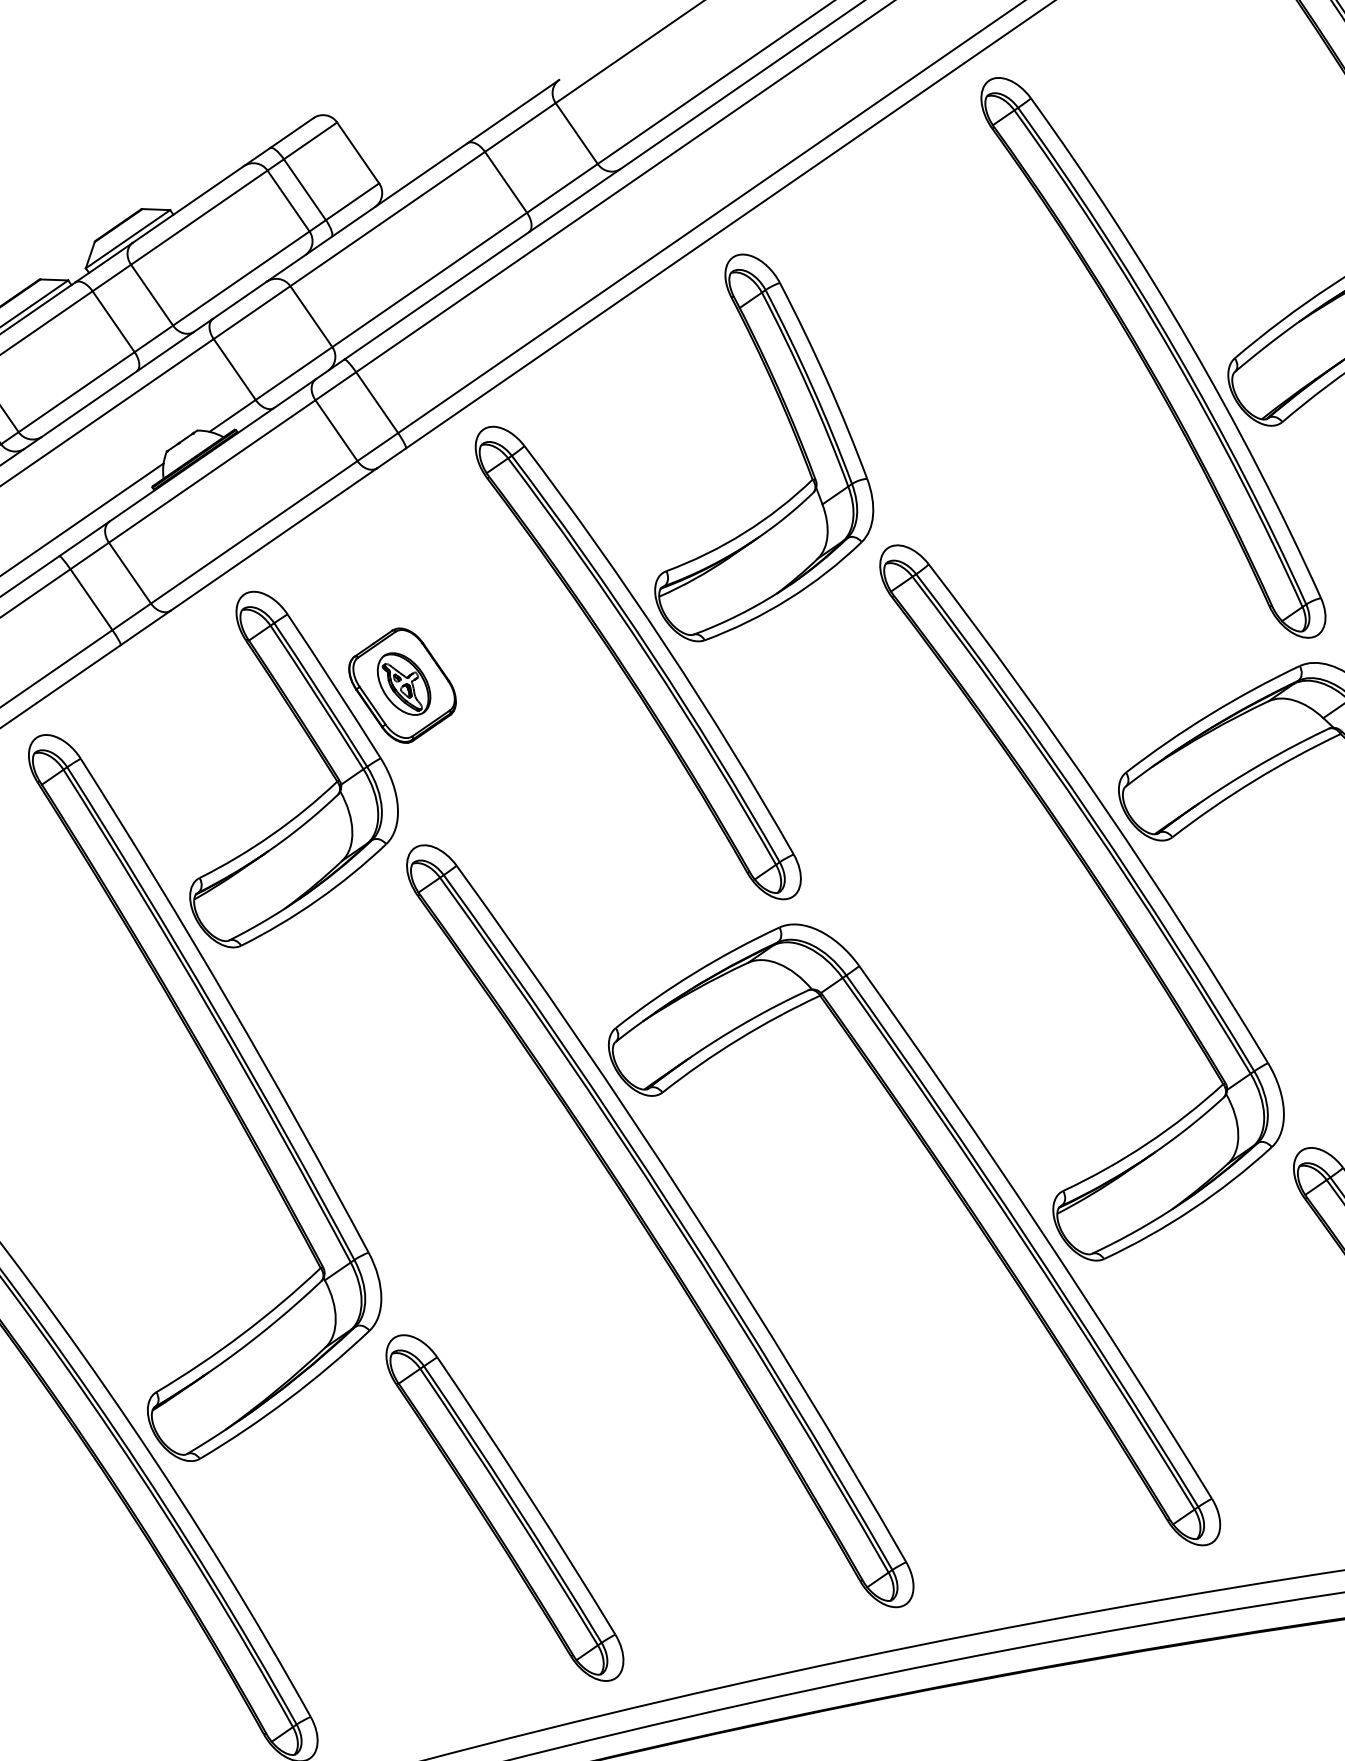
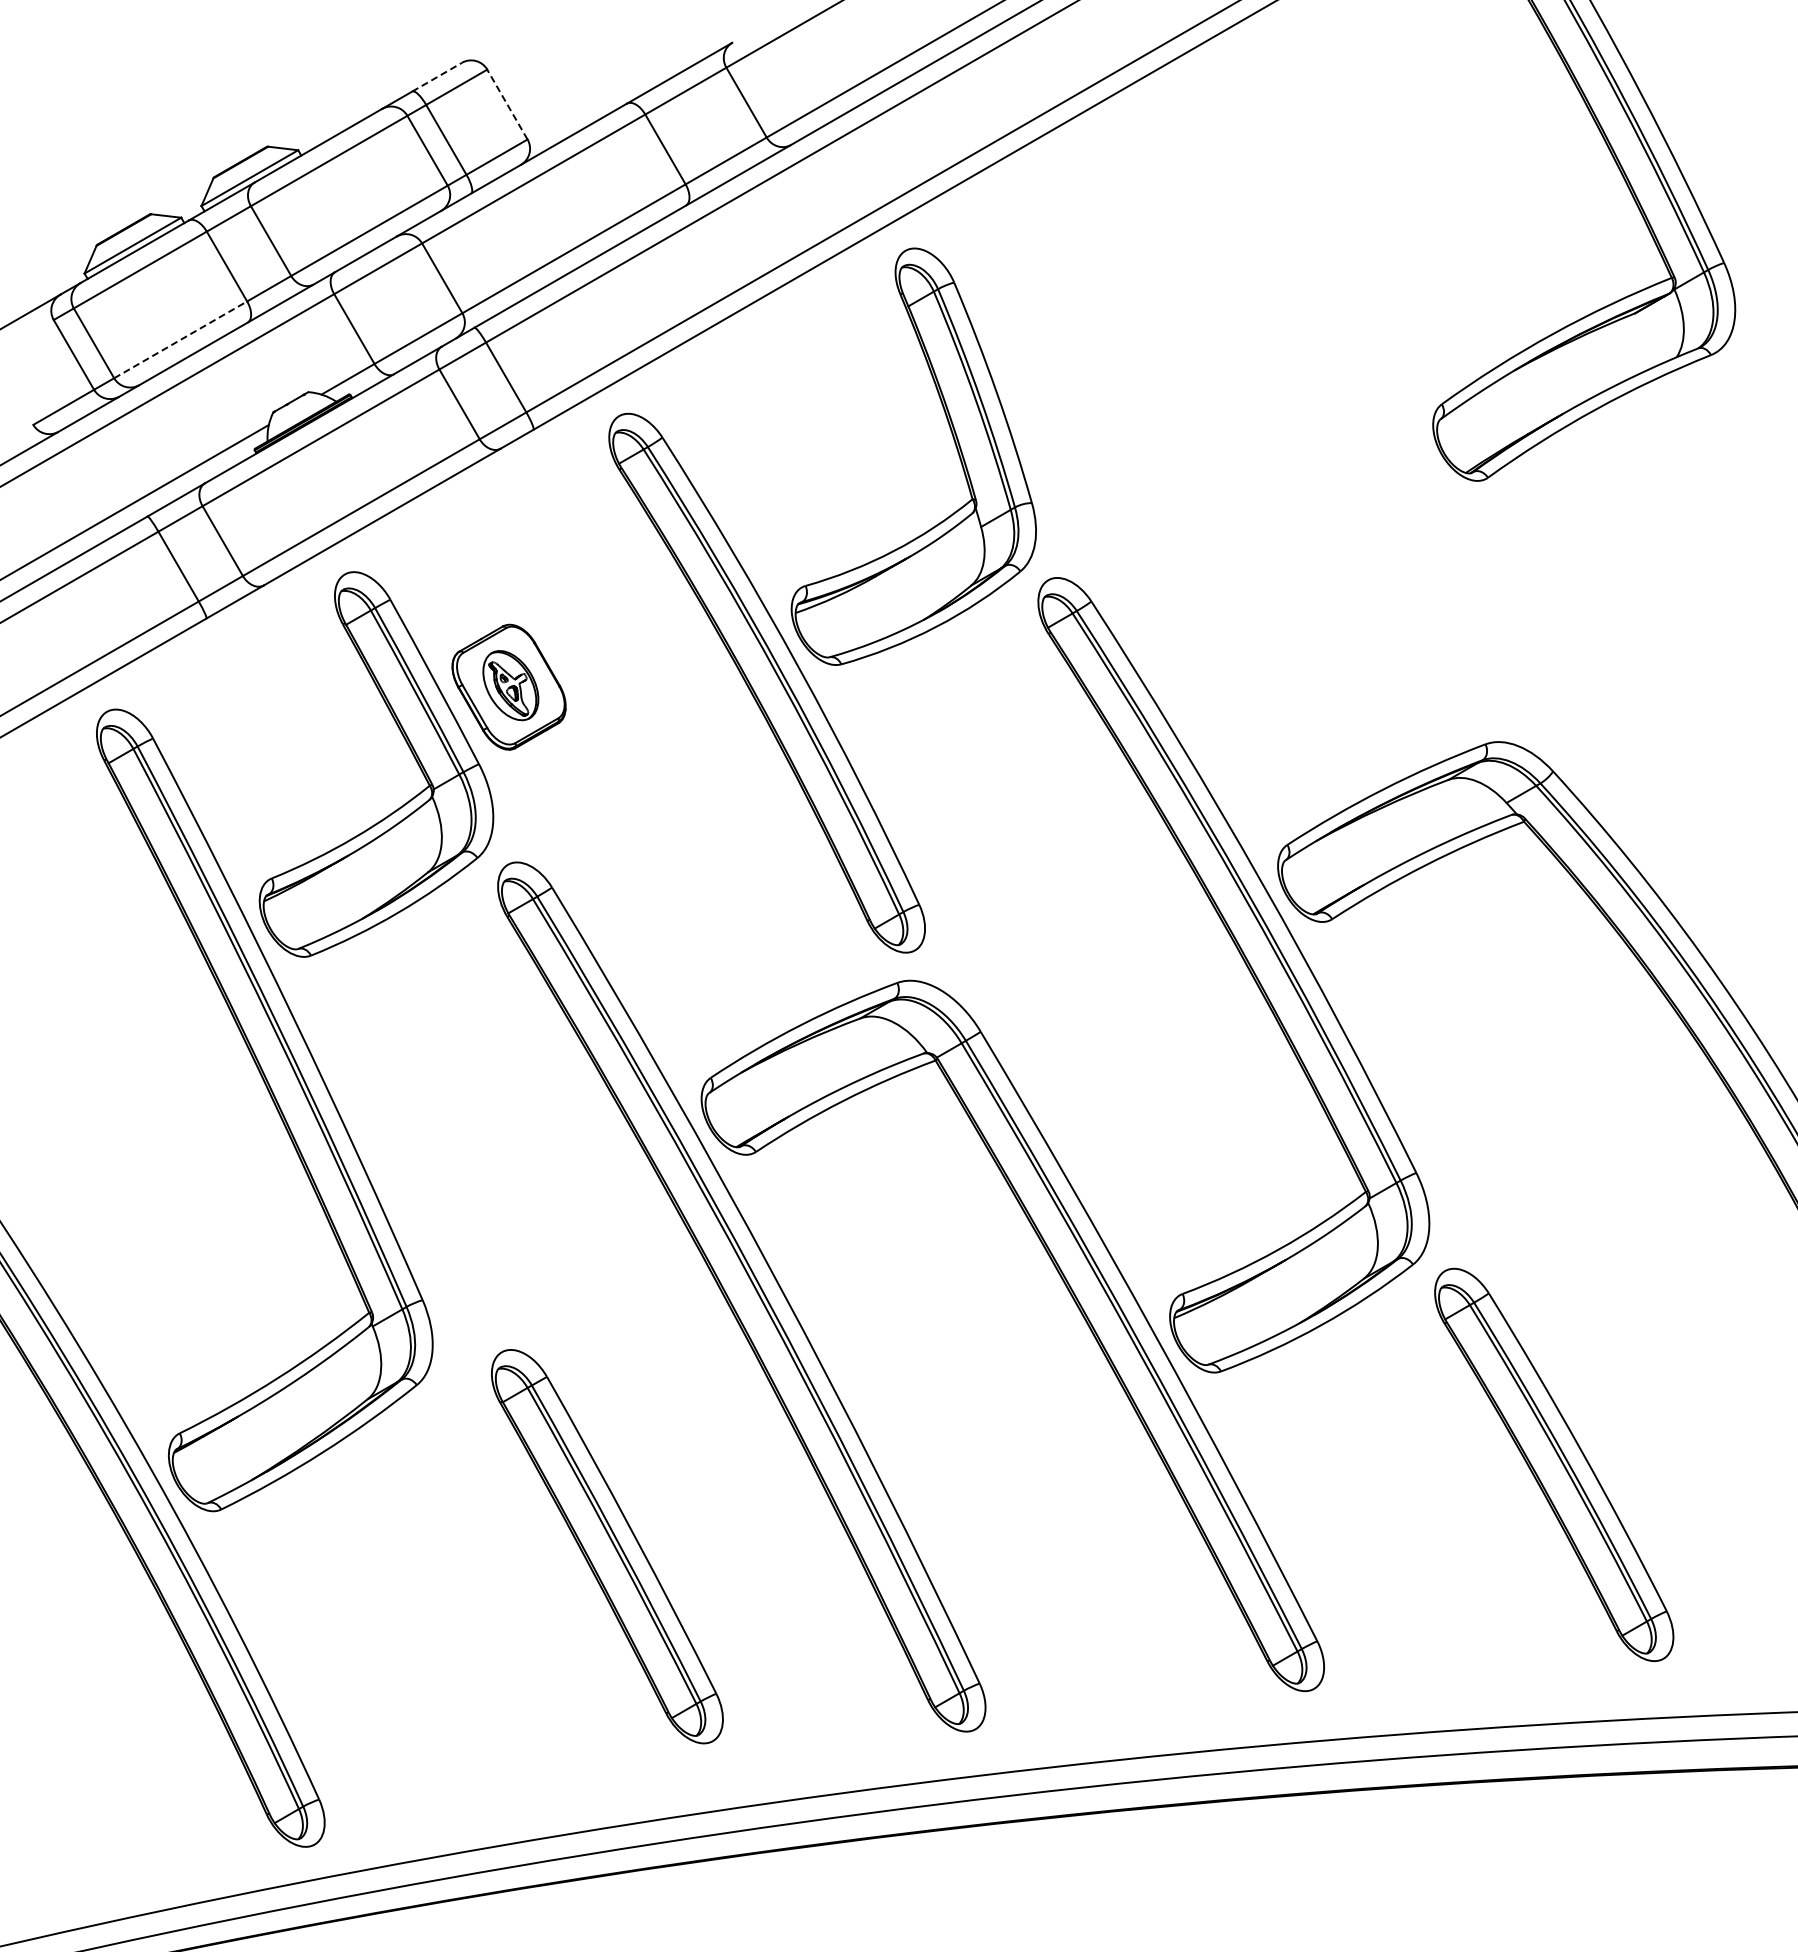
line: (292, 133) -> (437, 77), solid -> dashed
line: (358, 152) -> (507, 104), solid -> dashed
part: (1153, 357) -> (1353, 396), removed
line: (76, 391) -> (180, 339), solid -> dashed
part: (505, 1507) -> (607, 1546), moved

